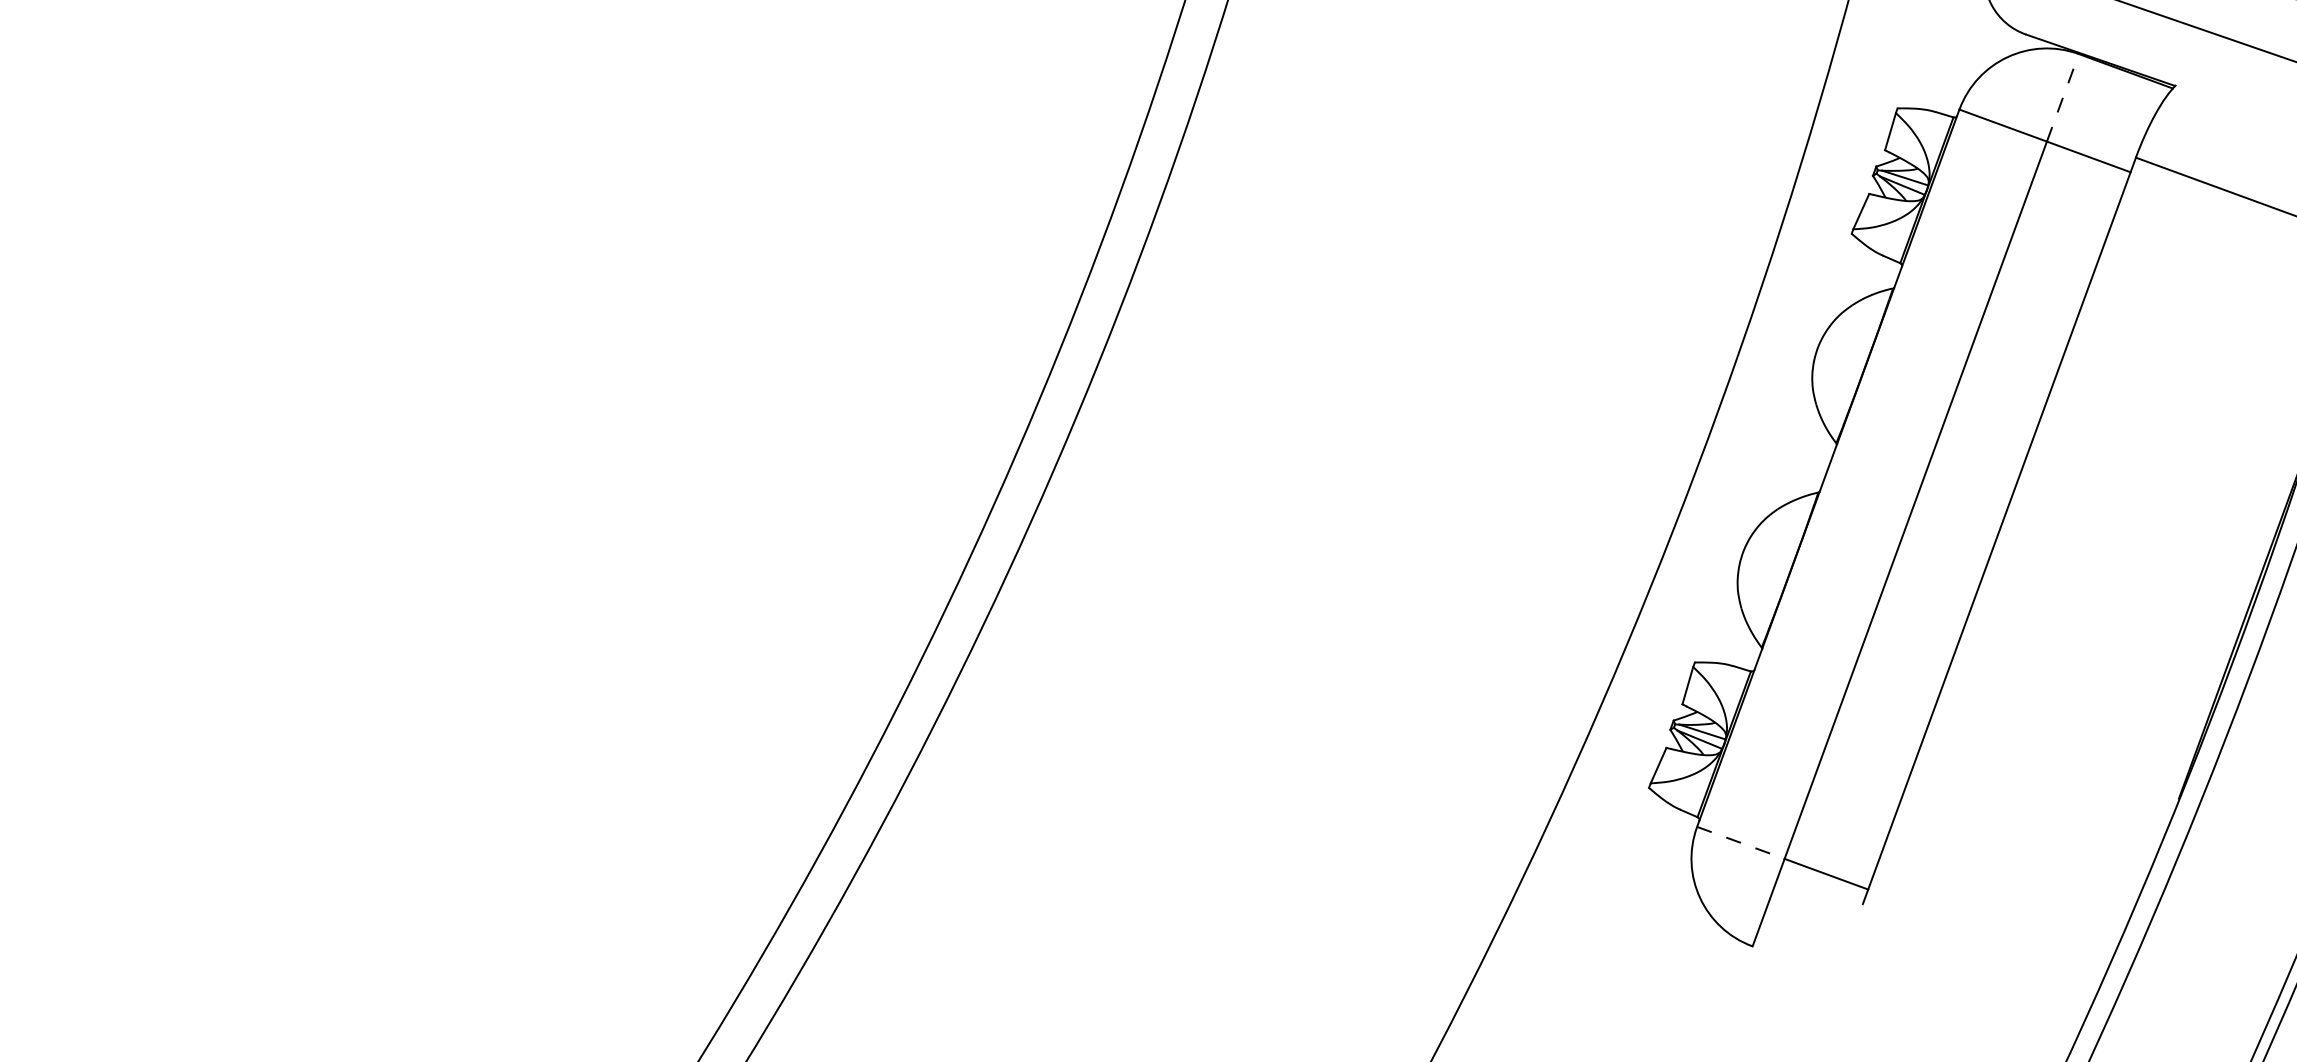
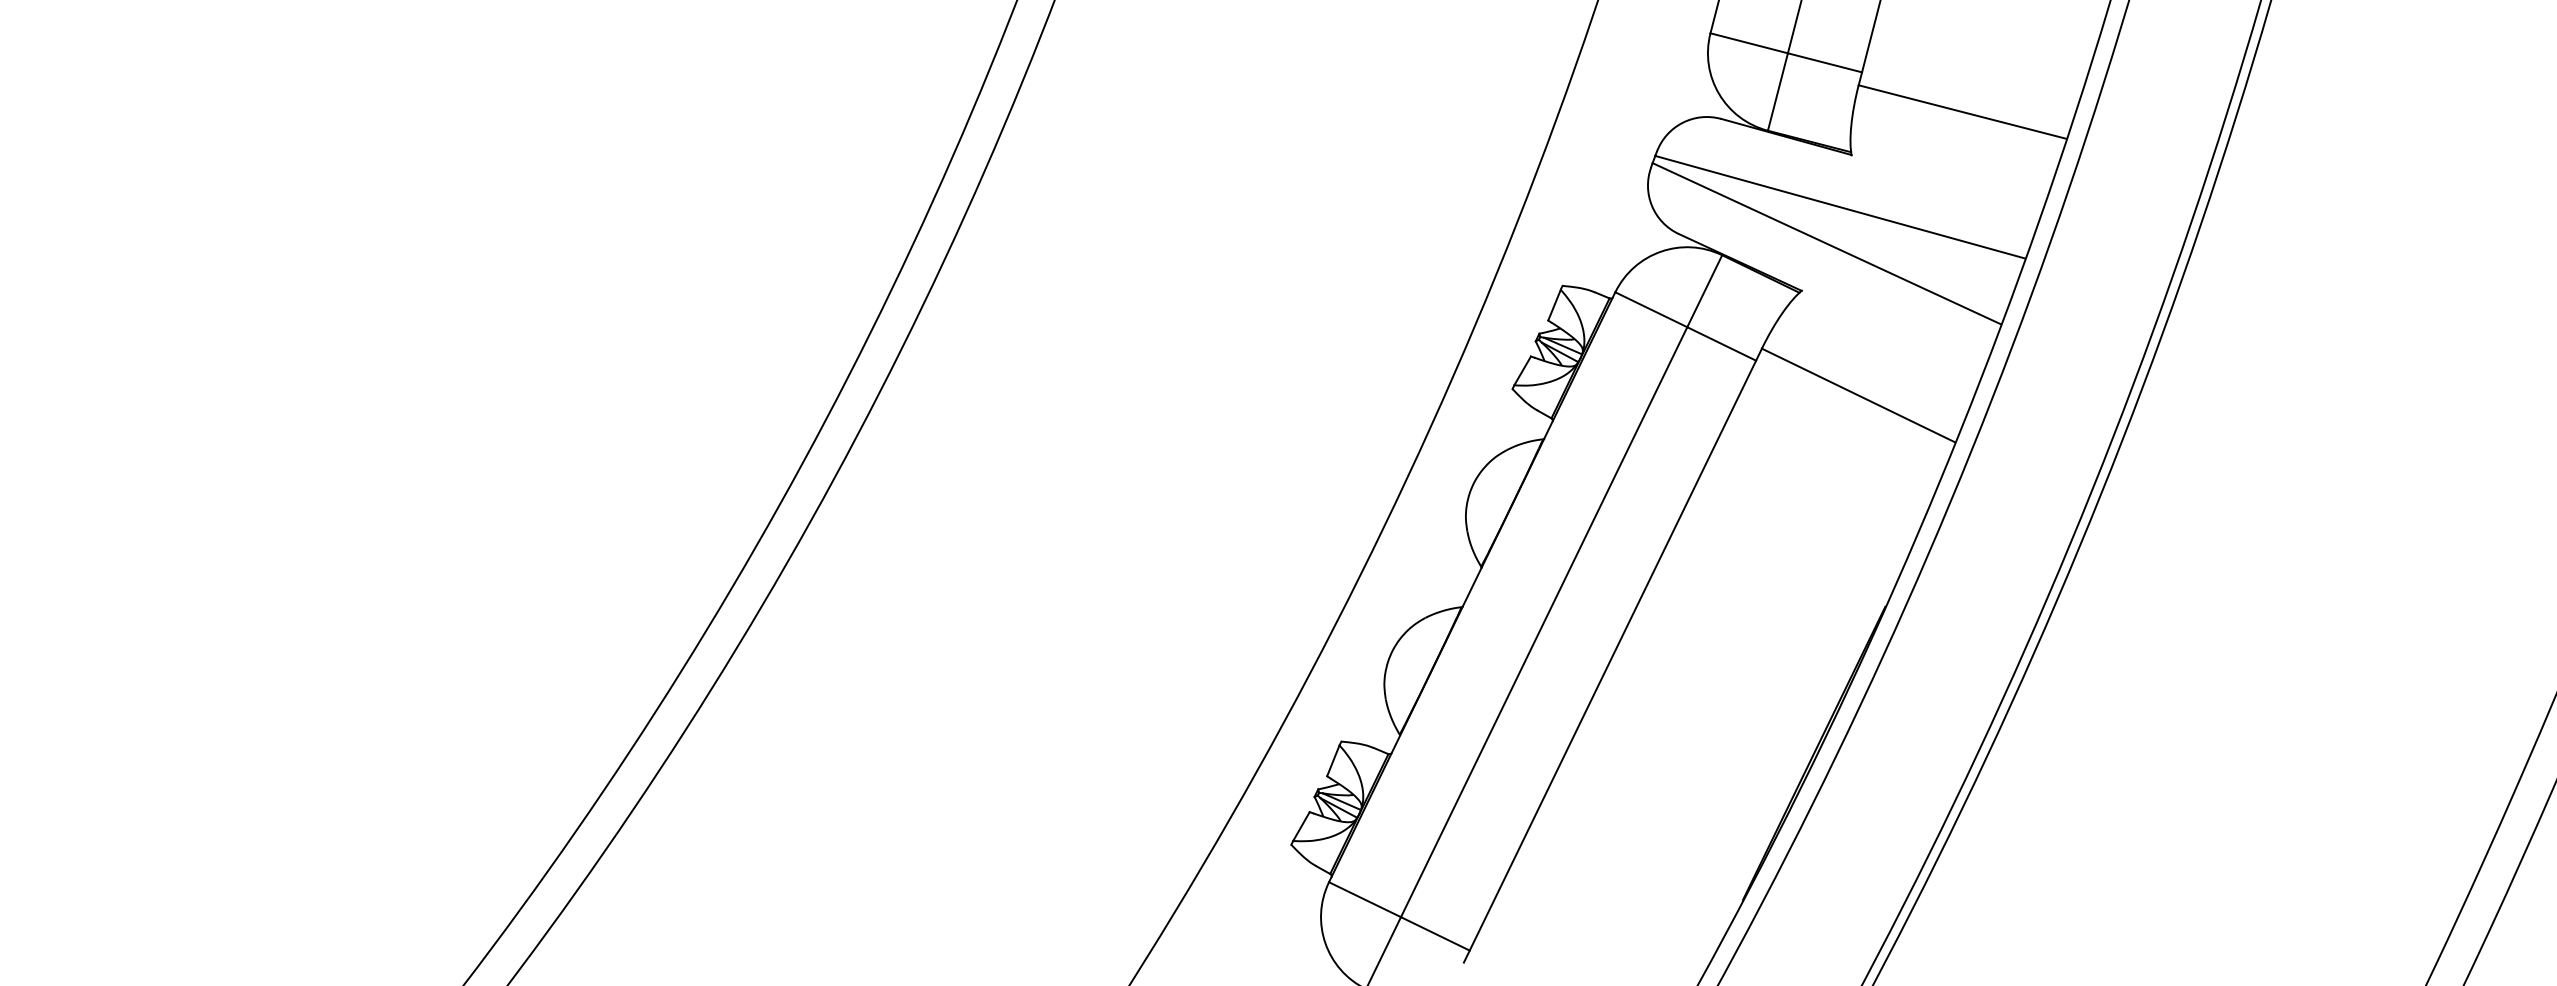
line: (2062, 97) -> (1704, 290), dashed -> solid
line: (1741, 842) -> (1365, 899), dashed -> solid

